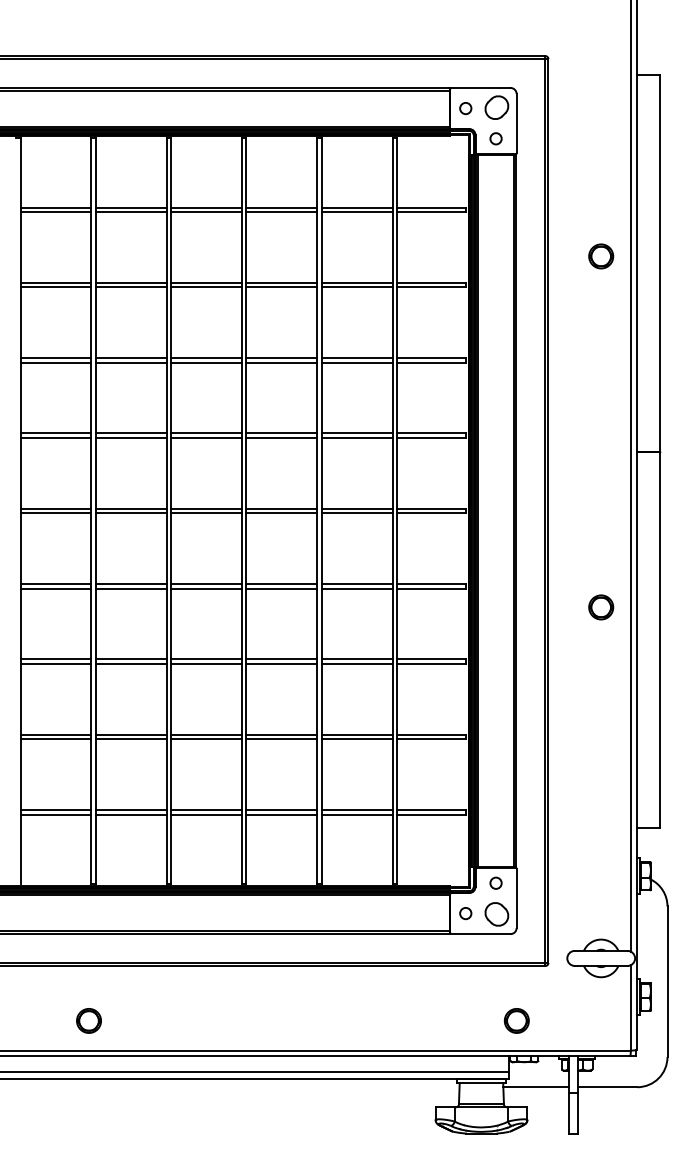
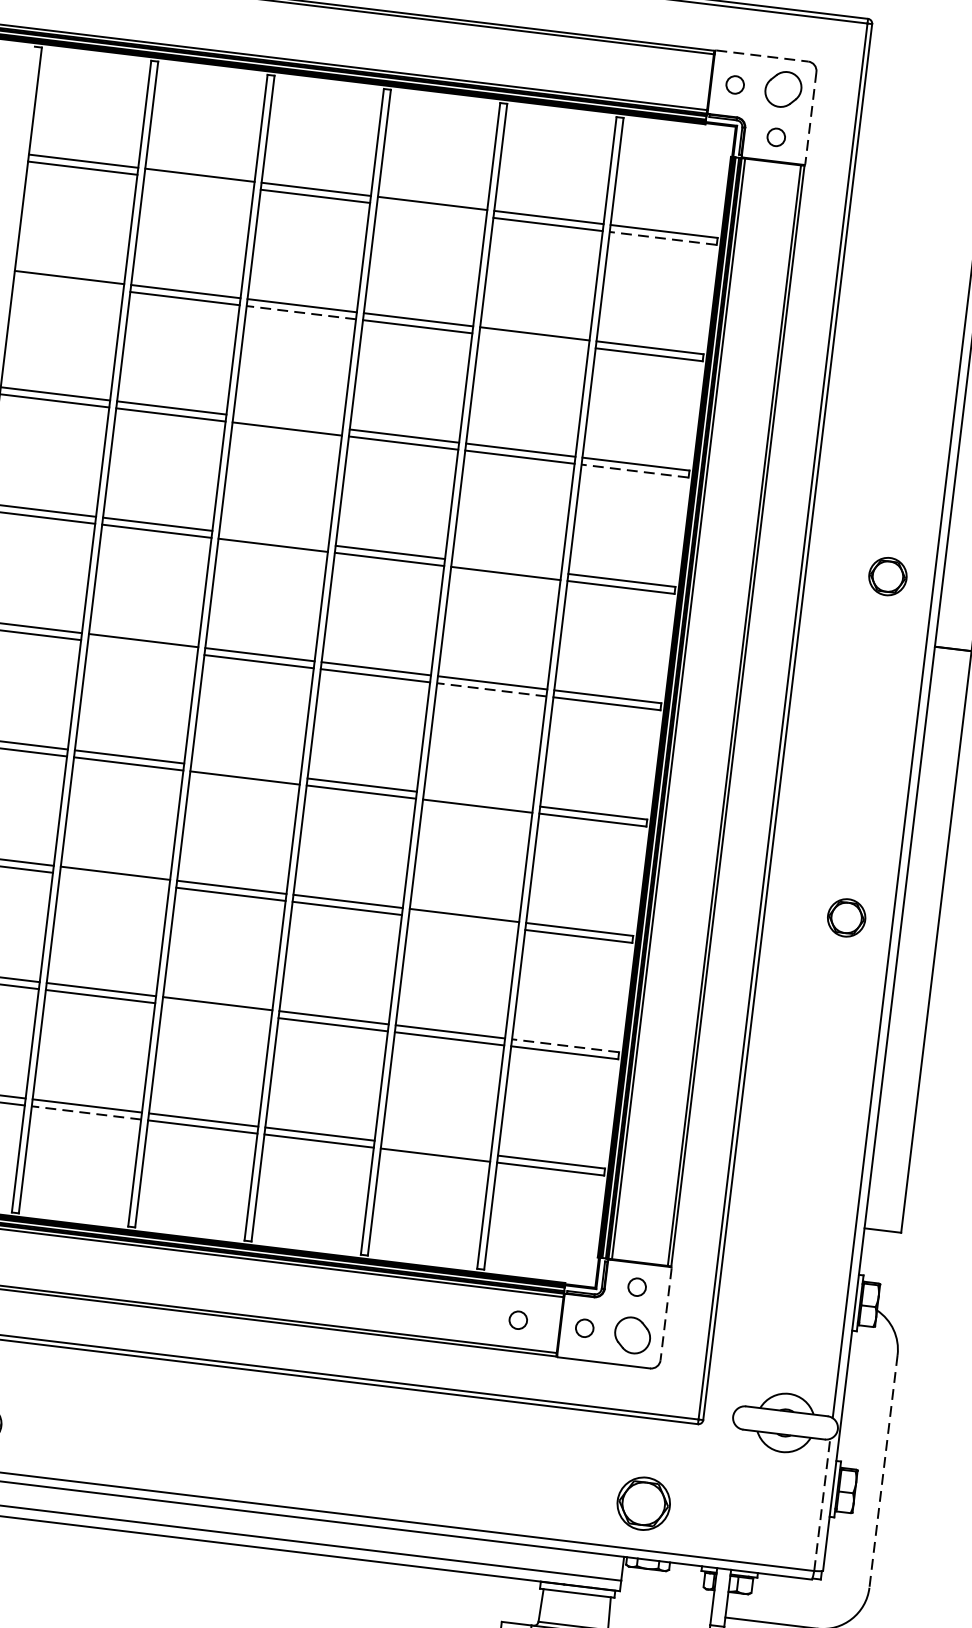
line: (480, 87) -> (761, 55), solid -> dashed
line: (516, 123) -> (810, 117), solid -> dashed
line: (130, 212) -> (197, 182), removed
line: (281, 212) -> (431, 211), removed
line: (431, 212) -> (662, 239), solid -> dashed
part: (601, 256) -> (888, 576), moved
line: (55, 287) -> (68, 284), removed
line: (206, 287) -> (301, 312), solid -> dashed
line: (356, 287) -> (532, 340), removed
line: (206, 358) -> (288, 422), removed
line: (431, 362) -> (634, 470), solid -> dashed
line: (206, 433) -> (273, 538), removed
line: (356, 433) -> (505, 566), removed
line: (130, 513) -> (141, 647), removed
line: (356, 513) -> (490, 690), solid -> dashed
line: (206, 584) -> (245, 771), removed
line: (356, 584) -> (477, 799), removed
part: (601, 607) -> (847, 918), moved
line: (130, 663) -> (113, 879), removed
line: (356, 663) -> (462, 921), removed
line: (431, 734) -> (565, 1045), solid -> dashed
line: (206, 739) -> (216, 1011), removed
line: (356, 810) -> (435, 1148), removed
line: (130, 814) -> (85, 1112), solid -> dashed
line: (516, 898) -> (665, 1314), solid -> dashed
circle: (422, 913) -> (517, 1320), added
line: (667, 982) -> (883, 1472), solid -> dashed
line: (630, 1007) -> (821, 1504), solid -> dashed
part: (516, 1020) -> (643, 1502), size x1.4
line: (535, 1087) -> (659, 1610), removed

